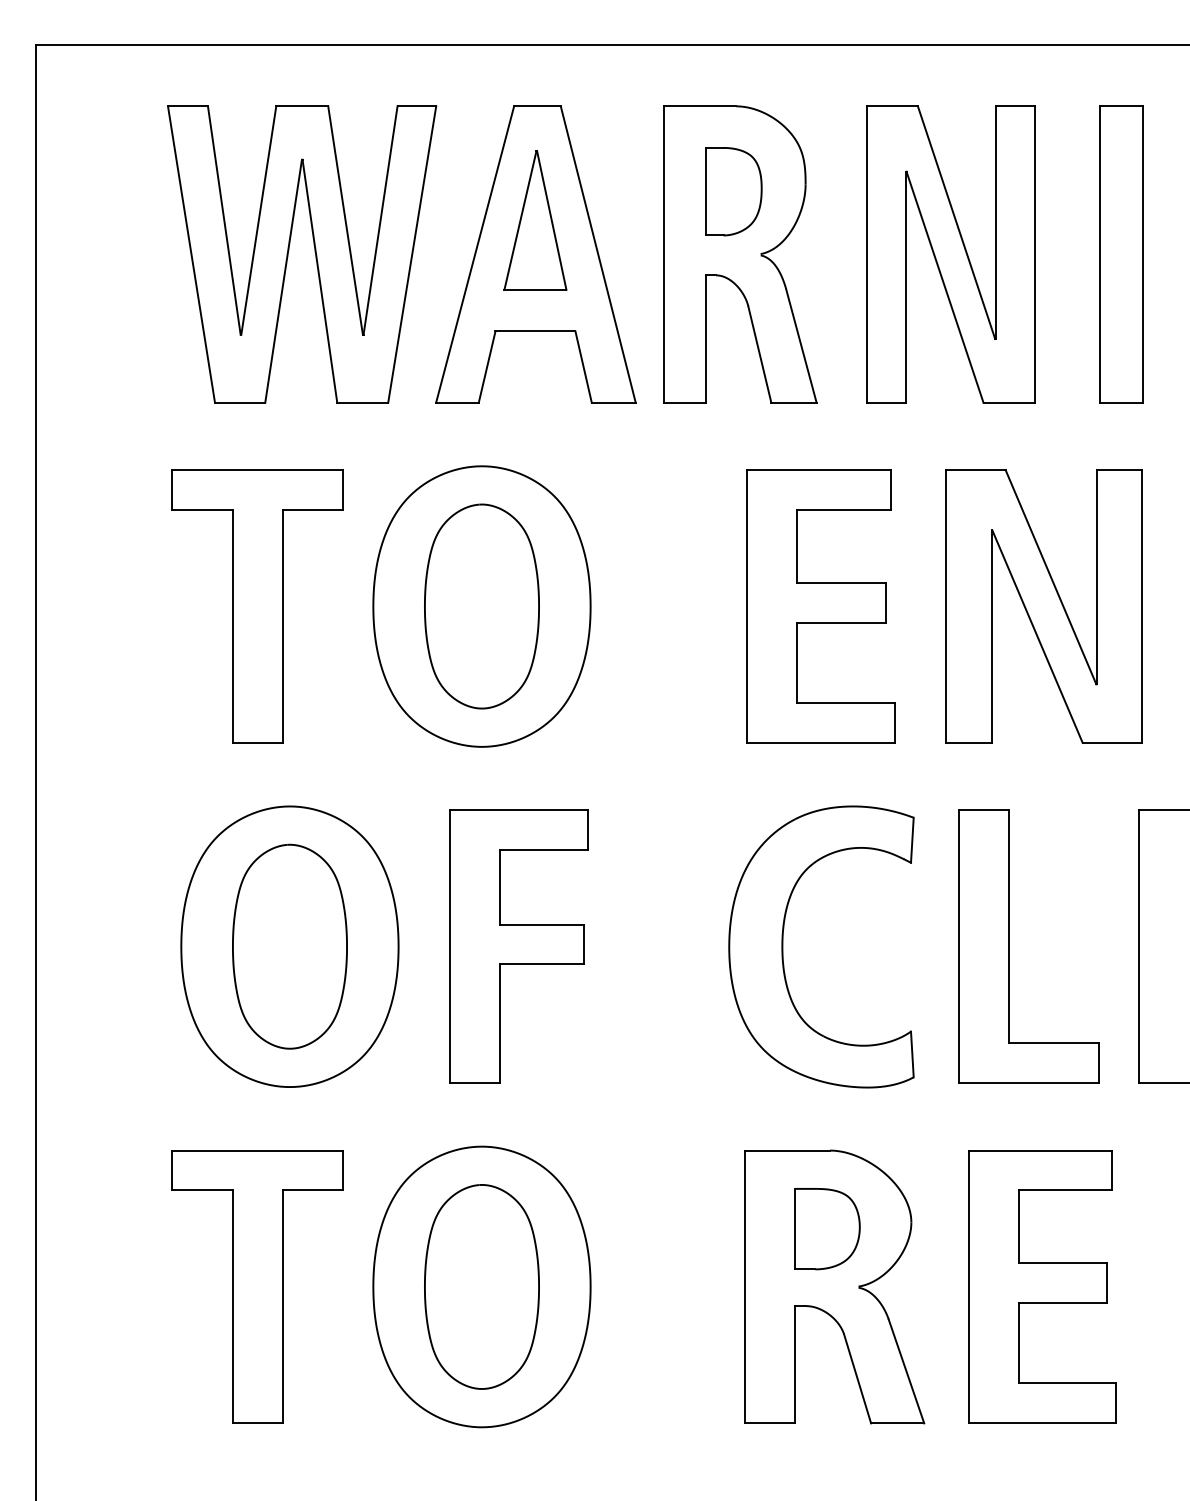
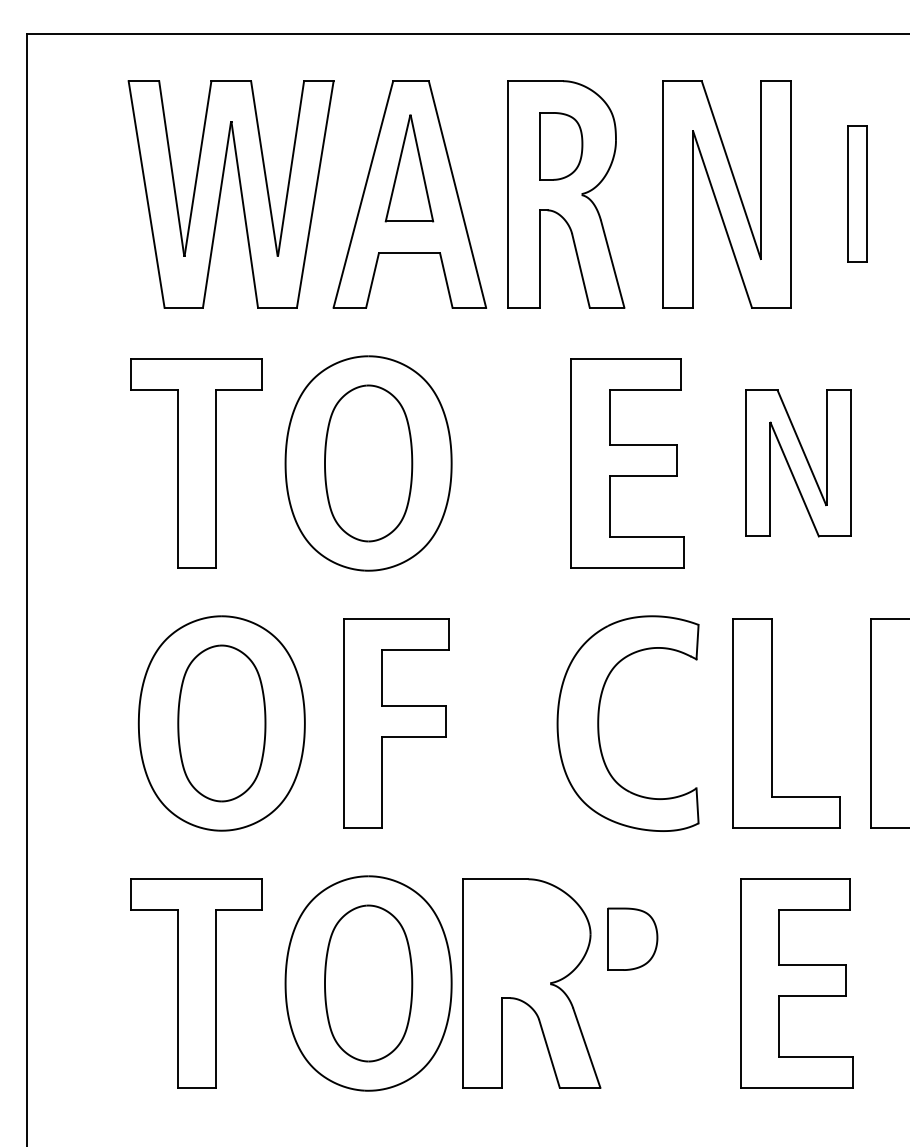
part: (1121, 254) -> (857, 194), size x0.6
part: (1043, 606) -> (797, 463), size x0.7
part: (834, 1286) -> (531, 983), moved

